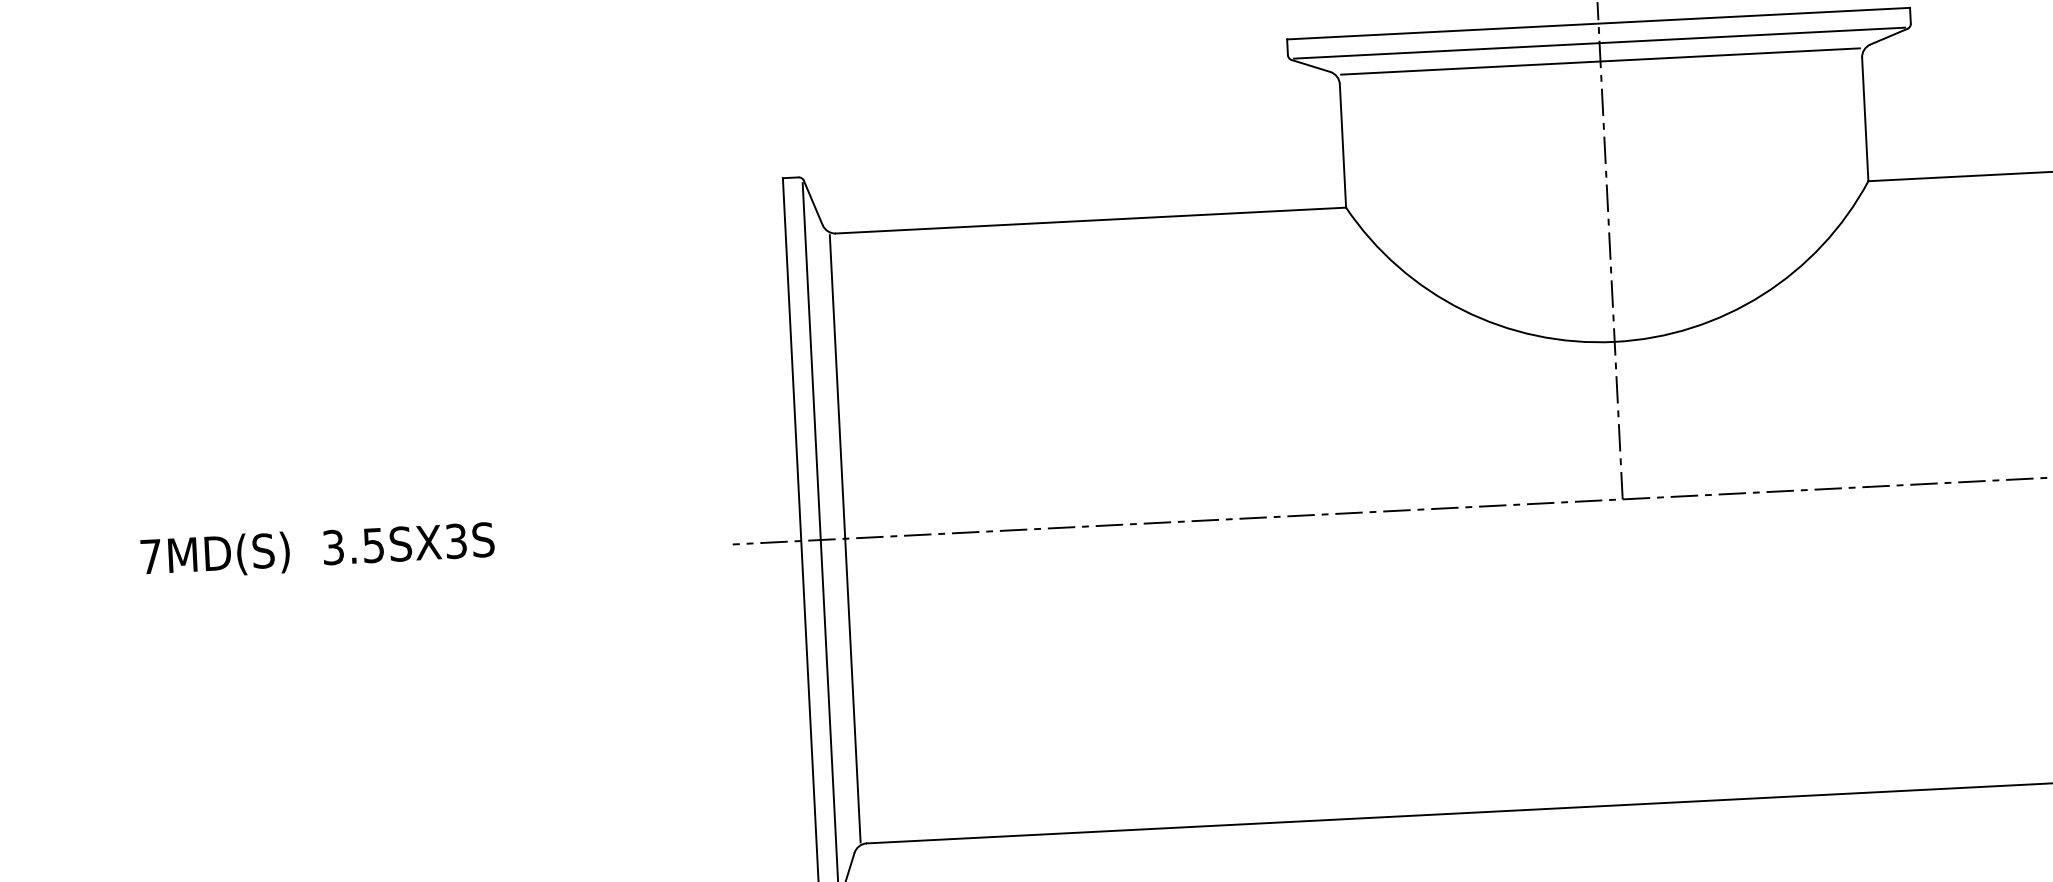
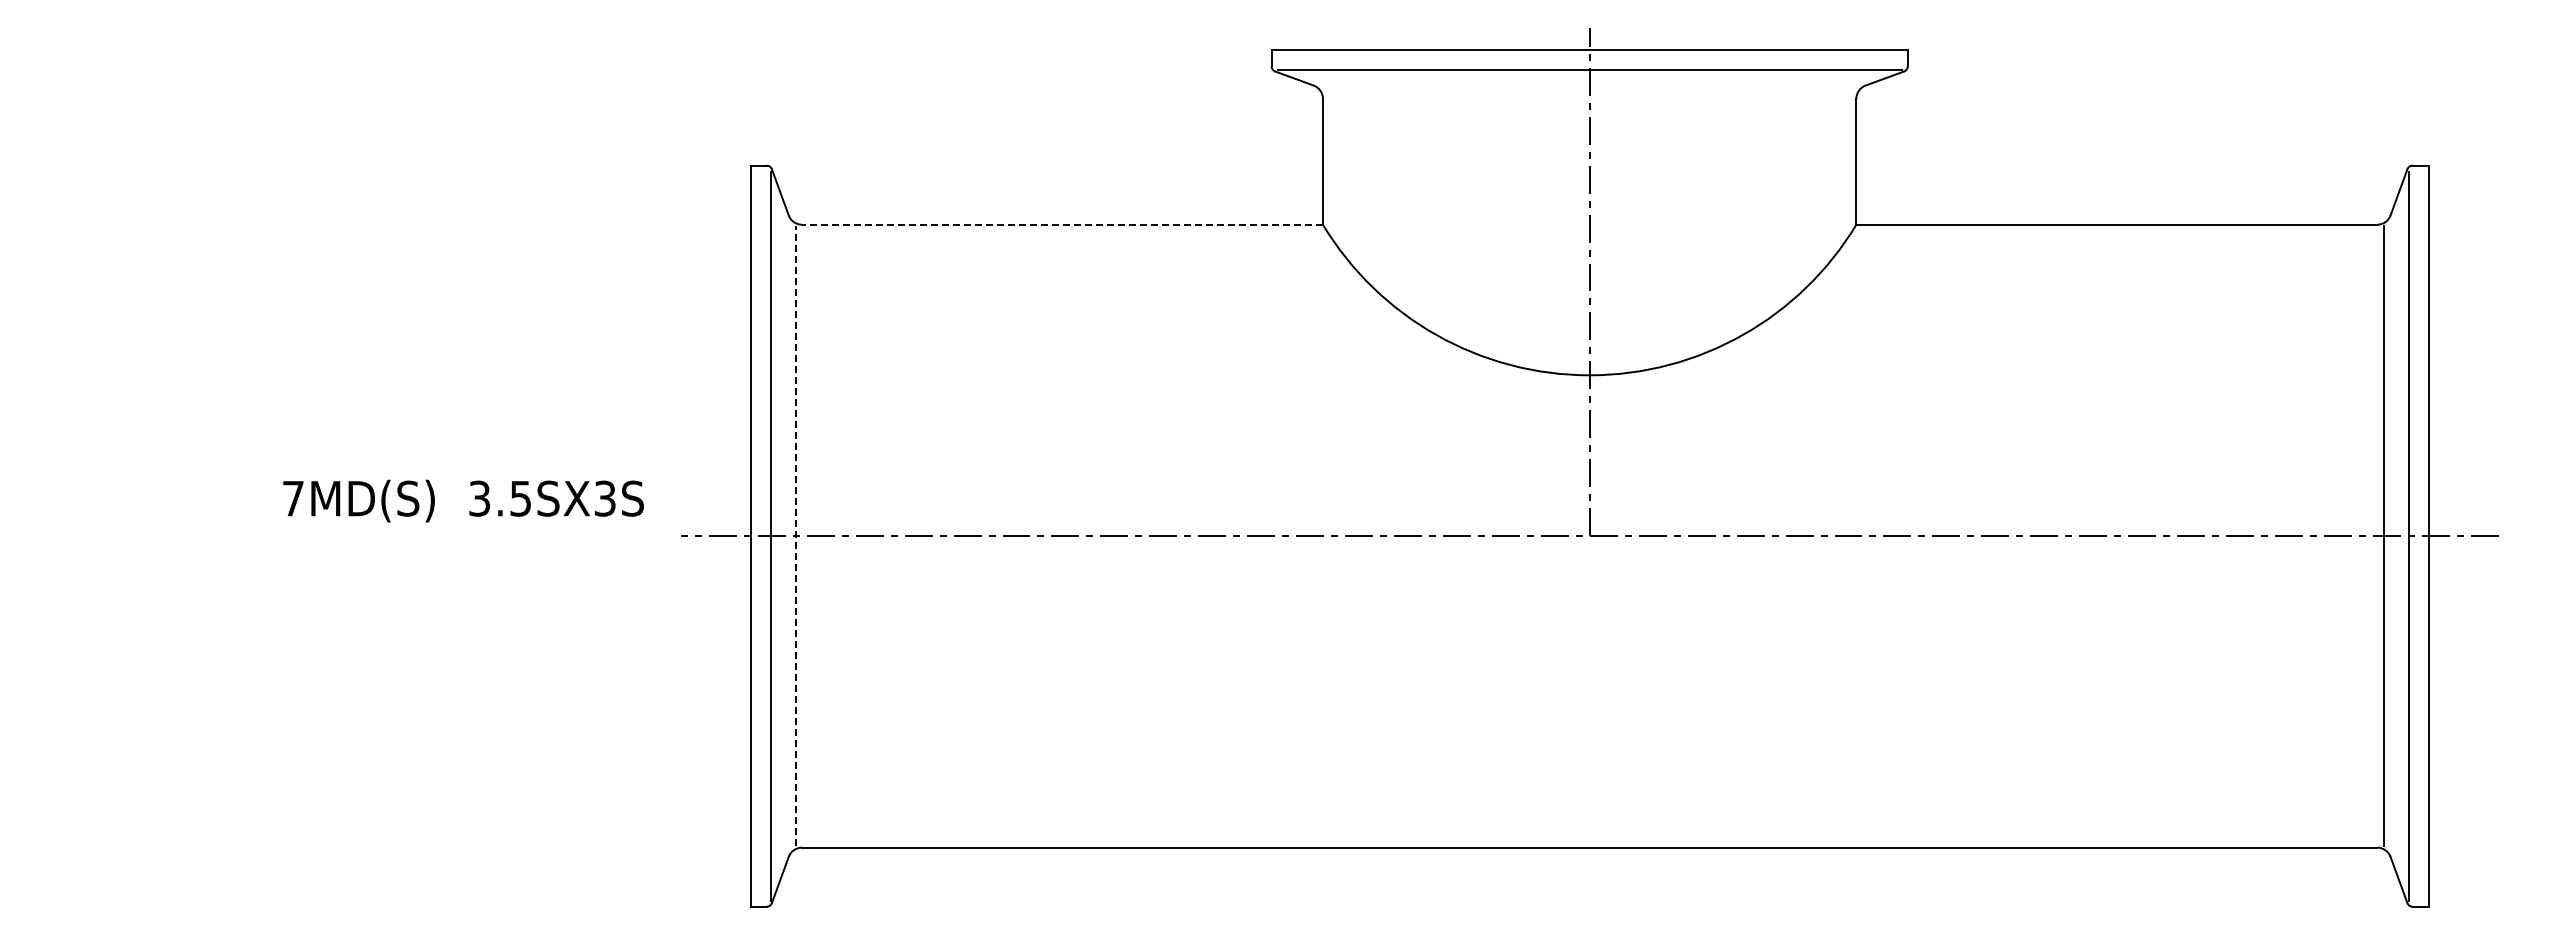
line: (1600, 61) -> (1589, 88), removed
line: (1091, 220) -> (1062, 224), solid -> dashed
line: (845, 538) -> (795, 535), solid -> dashed
text: (317, 550) -> (463, 500), moved

